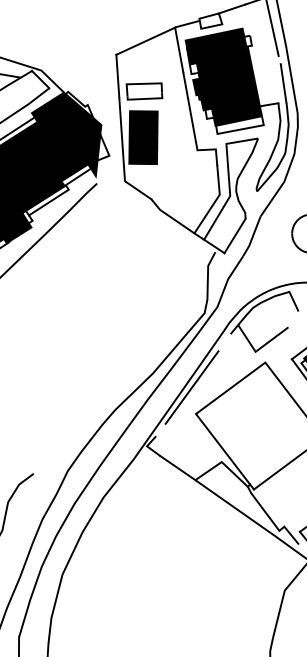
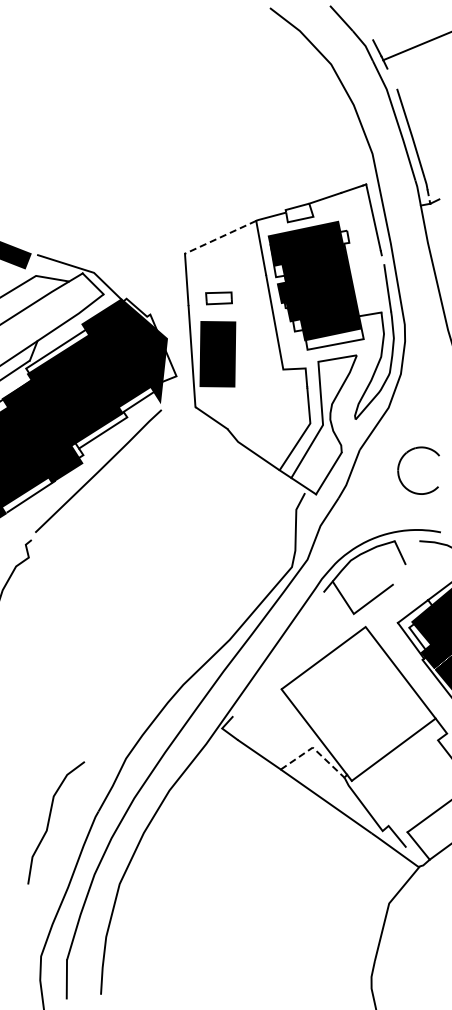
line: (145, 41) -> (220, 237), solid -> dashed
part: (144, 91) -> (218, 298), size x0.6
line: (191, 387) -> (276, 657), removed
line: (223, 462) -> (314, 748), solid -> dashed

